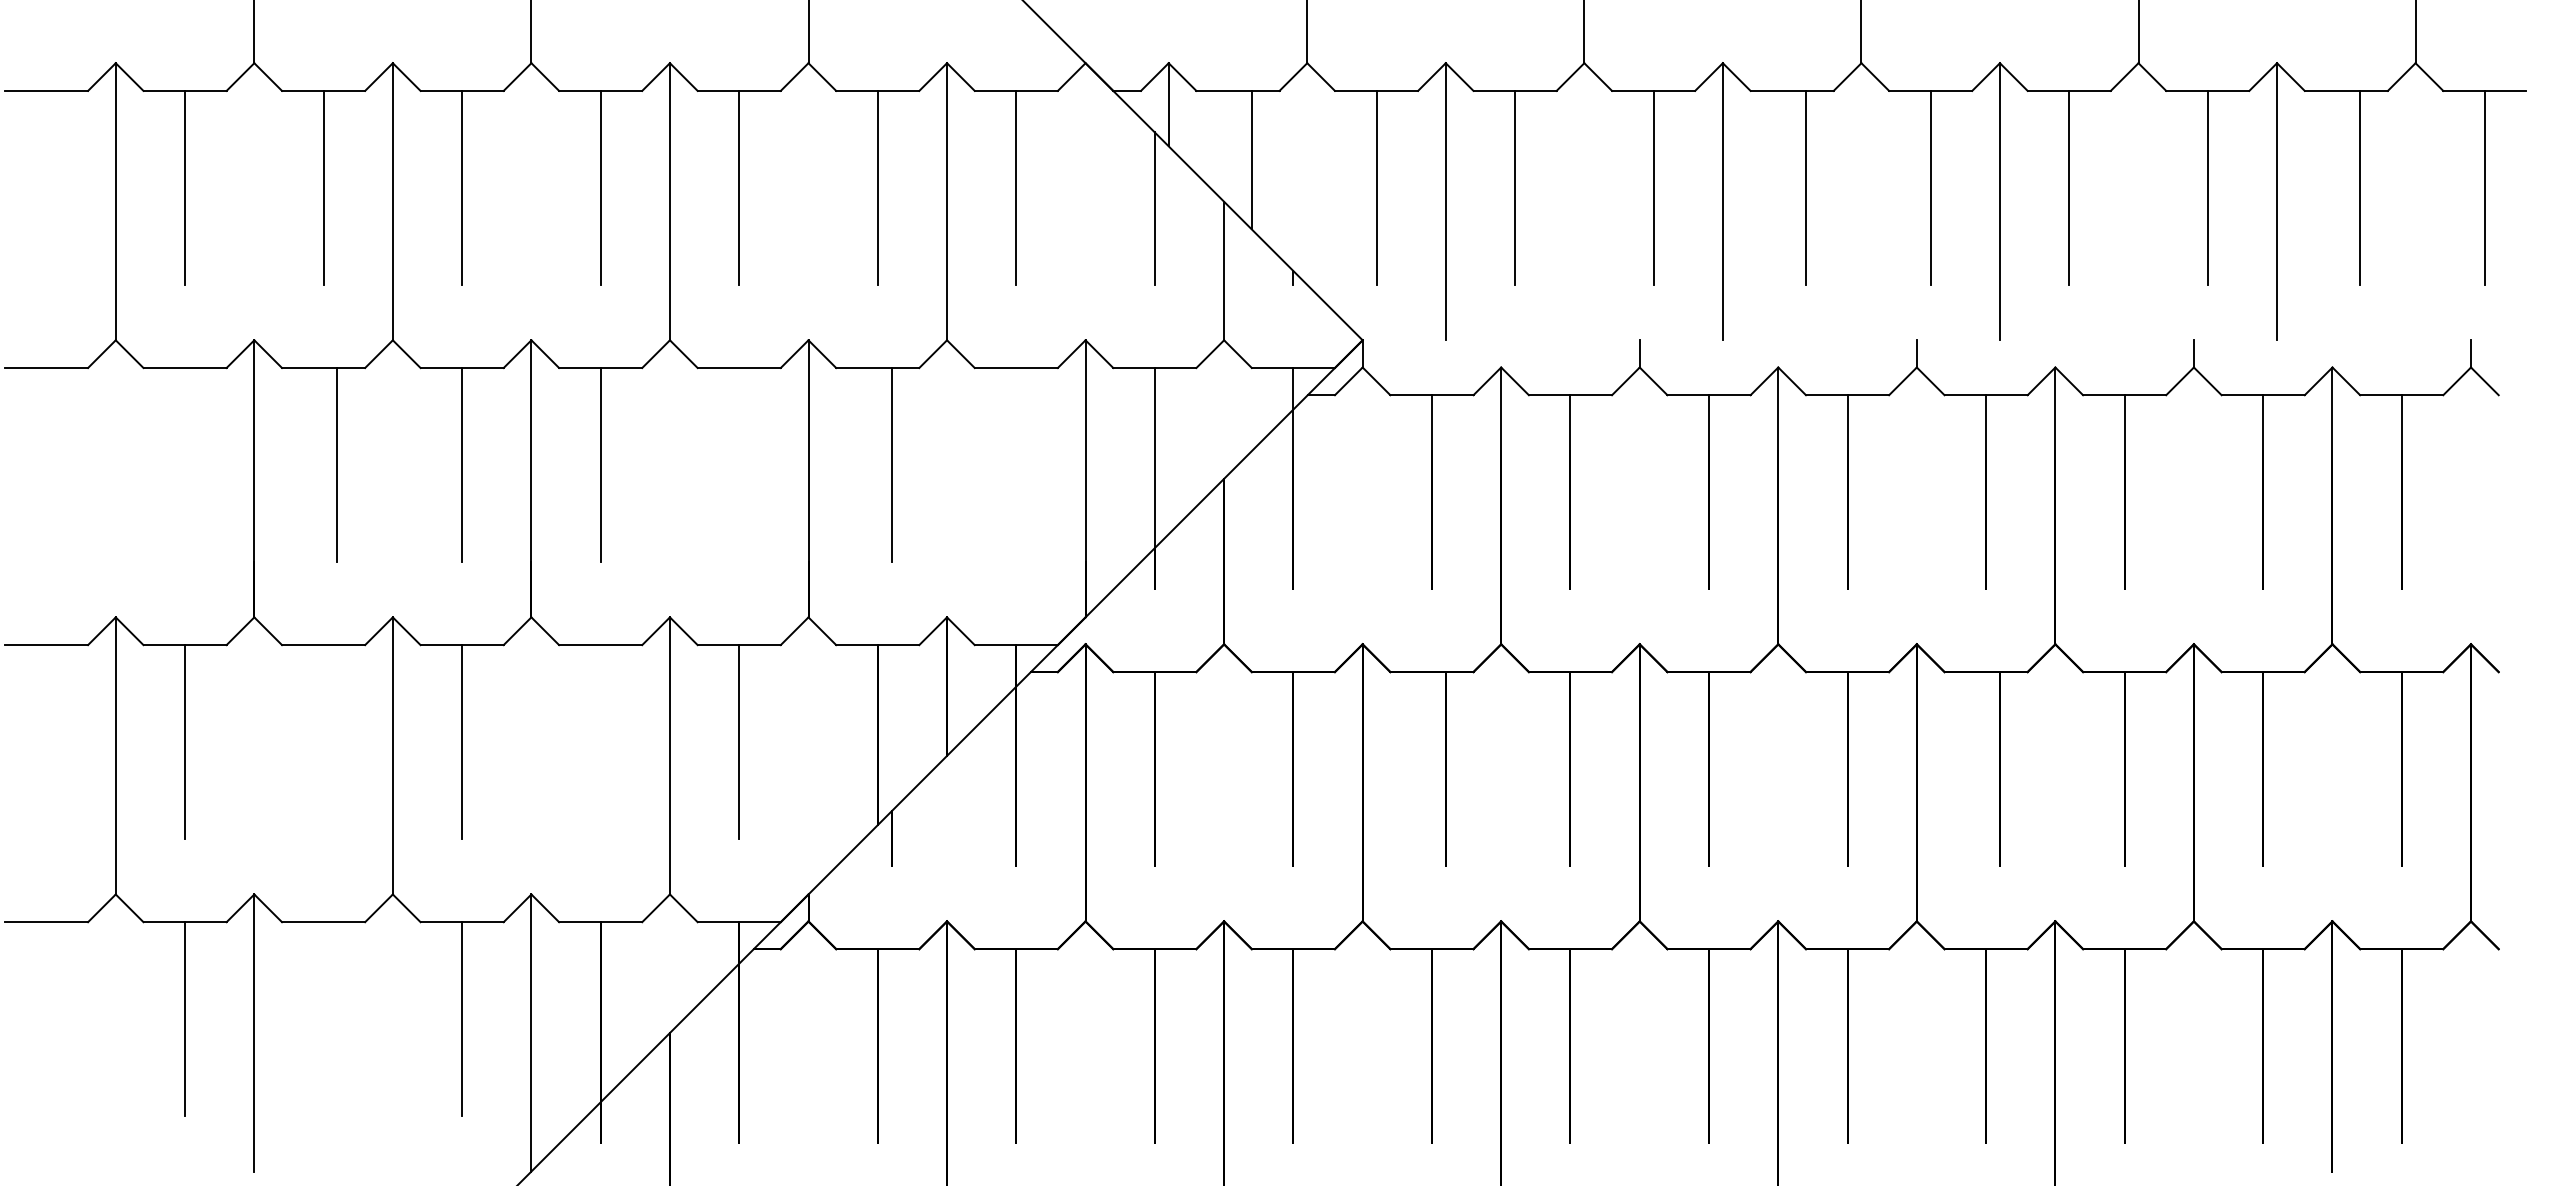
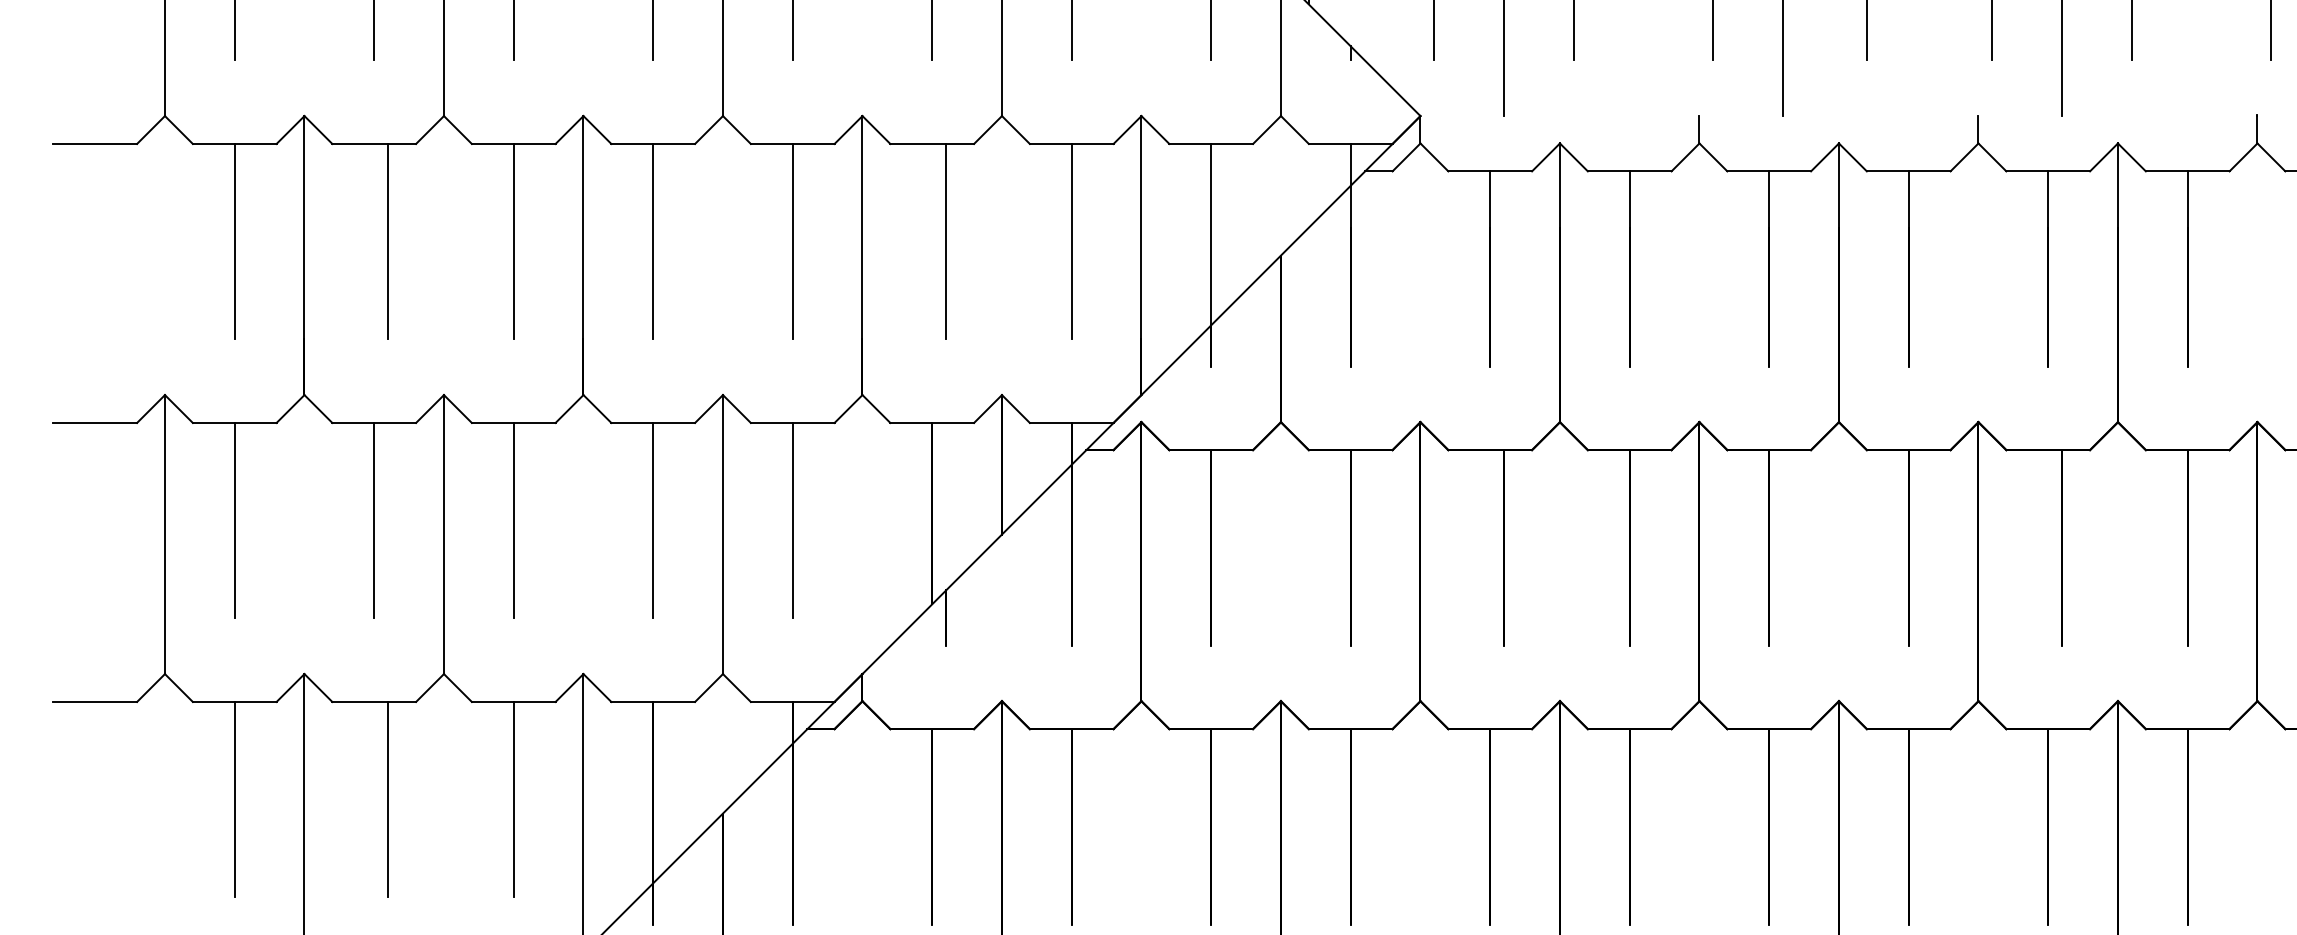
line: (185, 464) -> (235, 241), added
line: (739, 464) -> (793, 241), added
line: (1016, 464) -> (1071, 241), added
line: (323, 742) -> (374, 521), added
line: (600, 742) -> (653, 521), added
line: (337, 1019) -> (388, 799), added

